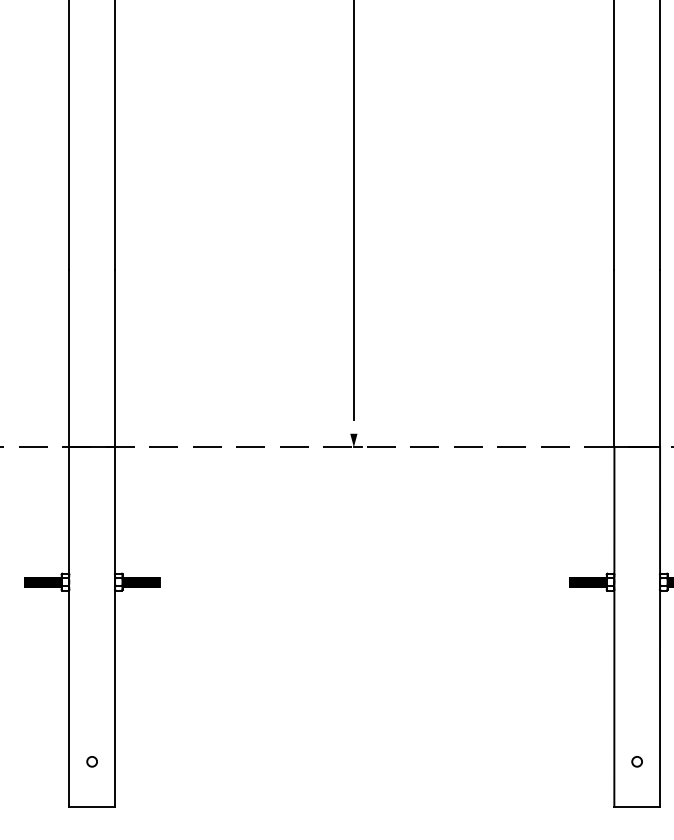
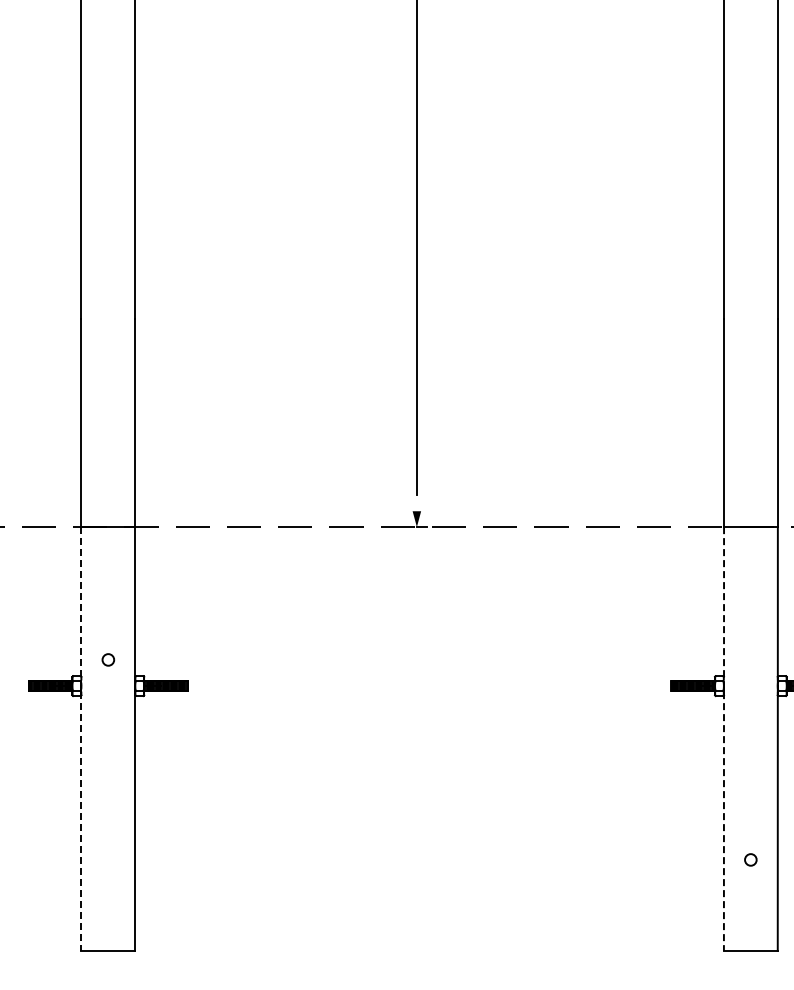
line: (69, 627) -> (81, 739), solid -> dashed
line: (613, 627) -> (723, 739), solid -> dashed
circle: (92, 761) -> (108, 659), moved
circle: (636, 761) -> (750, 859), moved

